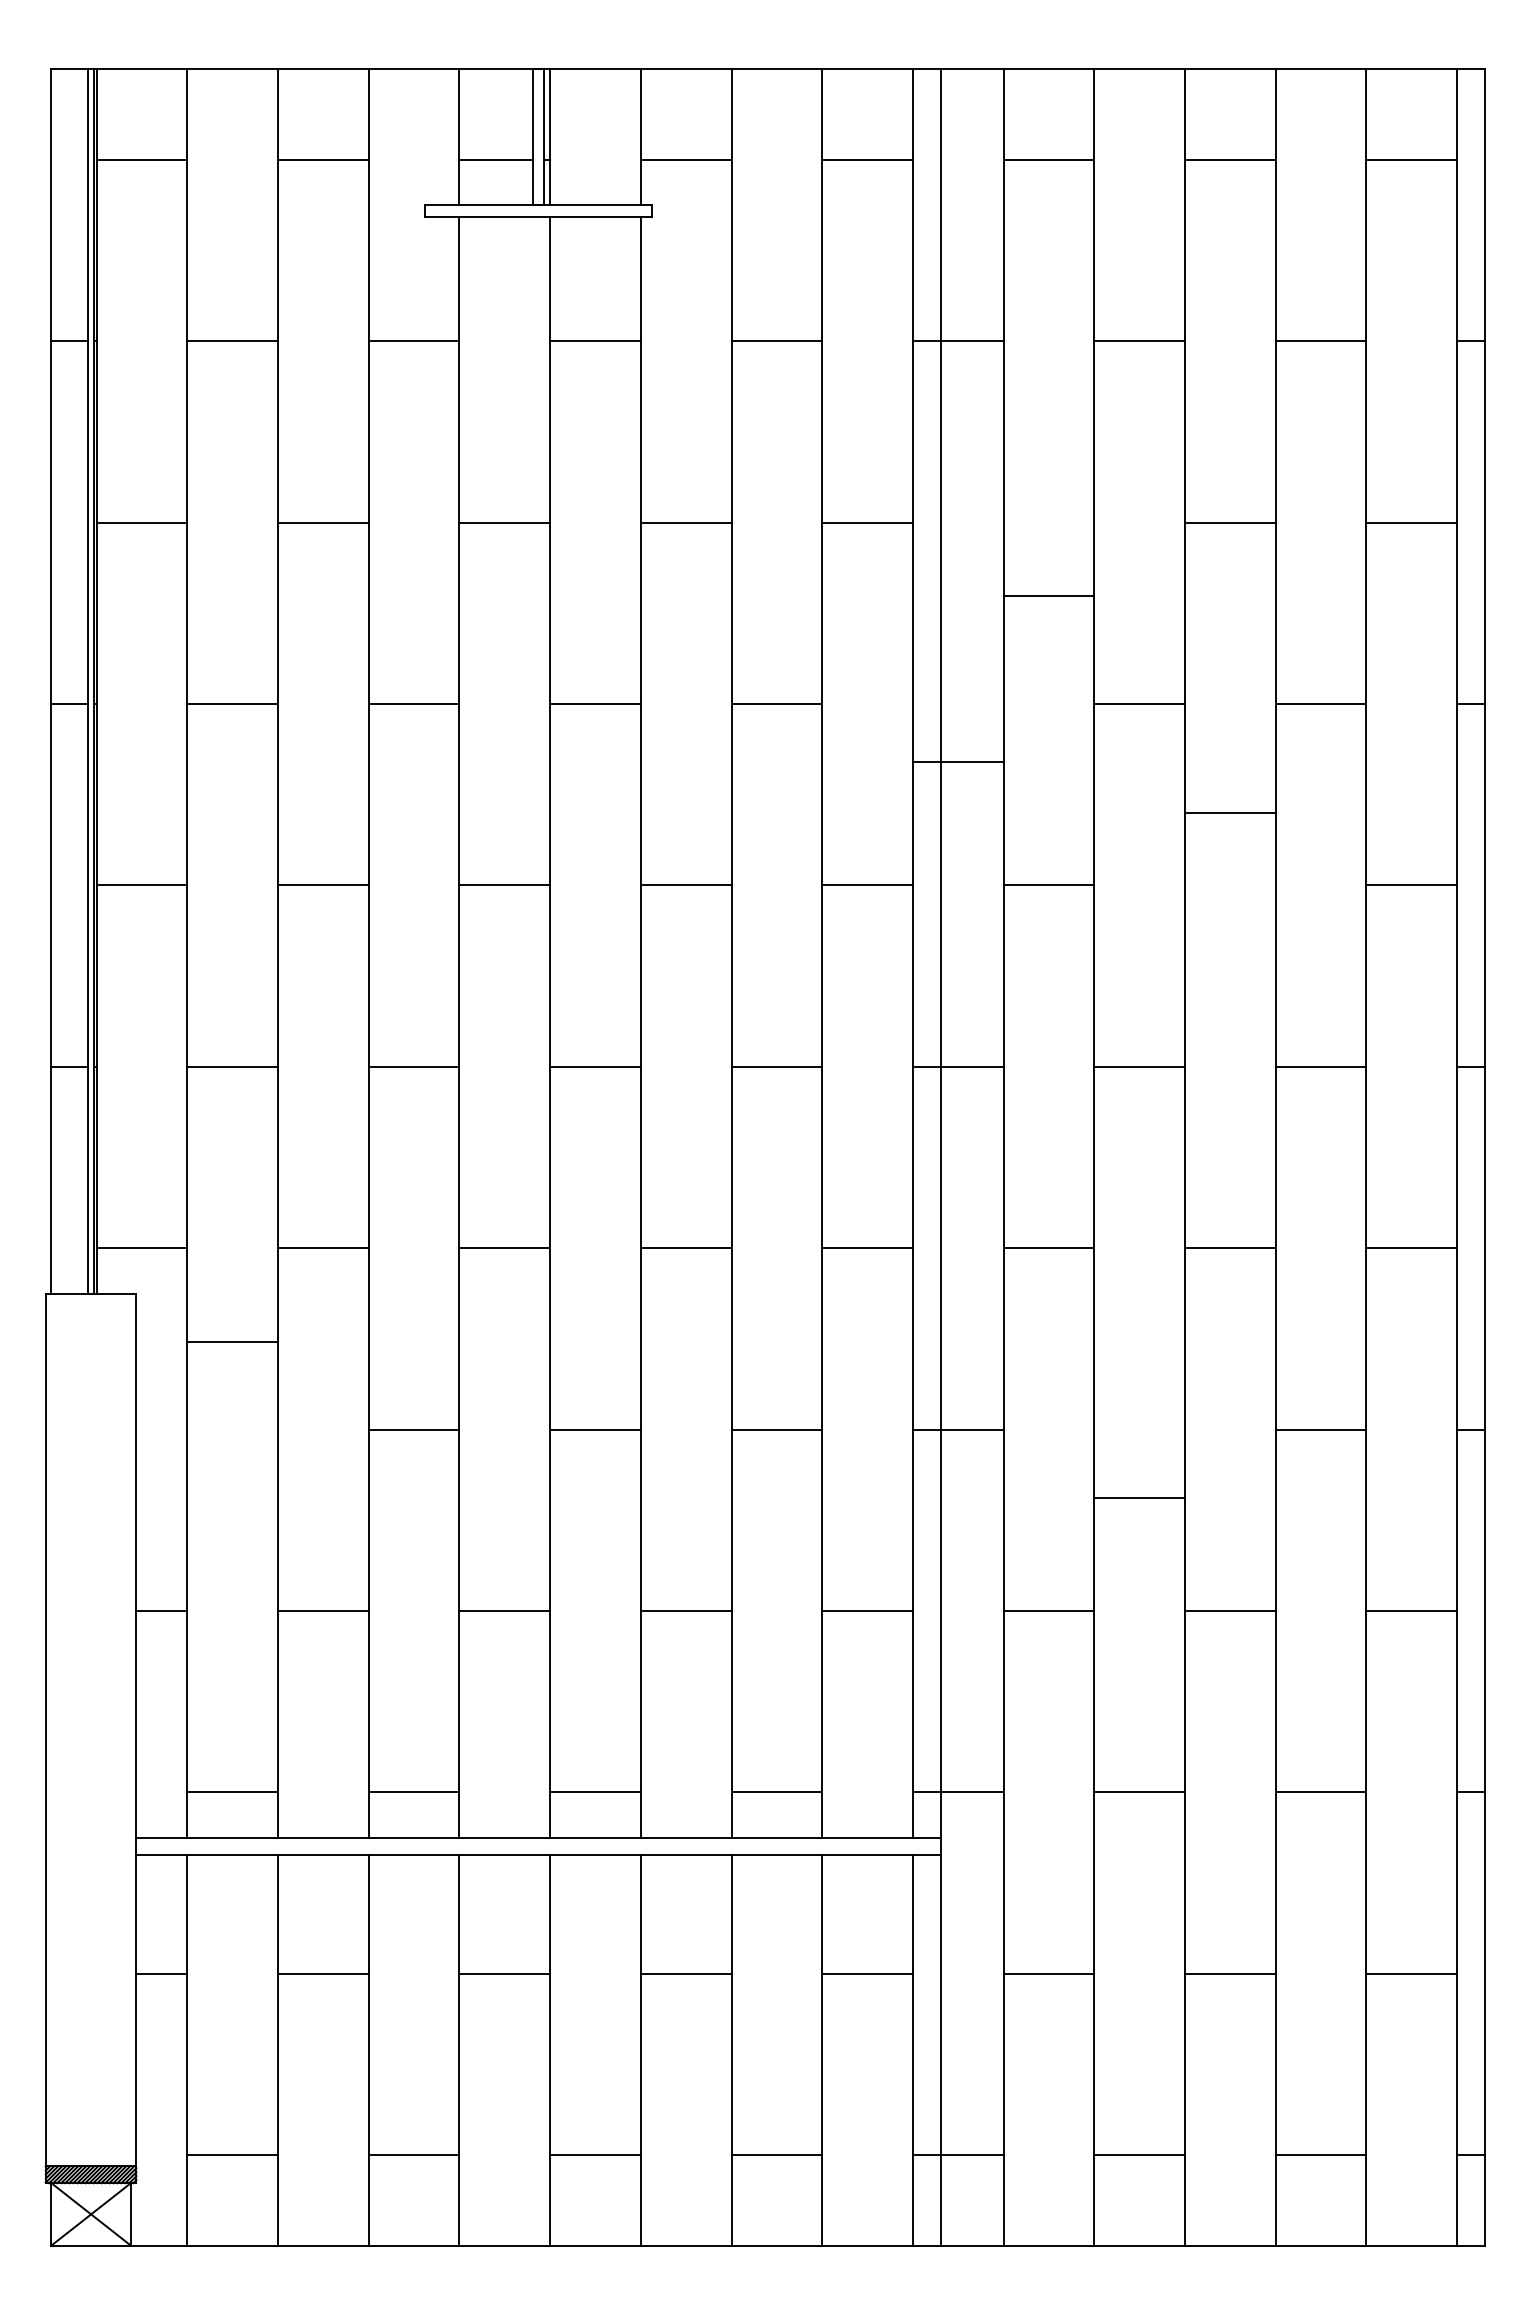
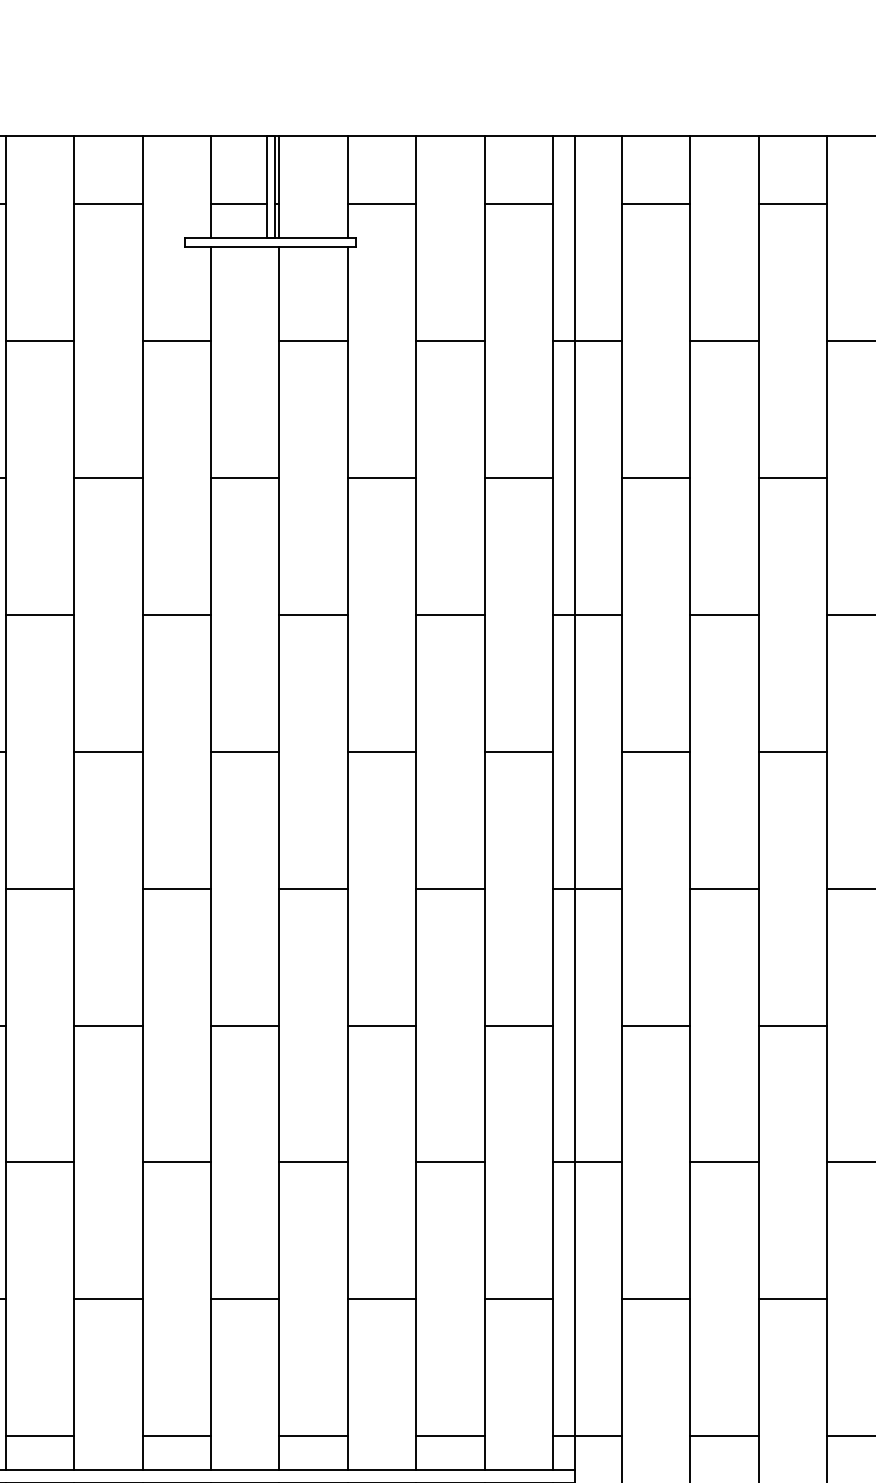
line: (1048, 595) -> (655, 477), moved
line: (957, 762) -> (586, 615), moved
line: (1229, 813) -> (792, 751), moved
line: (232, 1341) -> (39, 1162), moved
line: (1139, 1497) -> (724, 1162), moved

